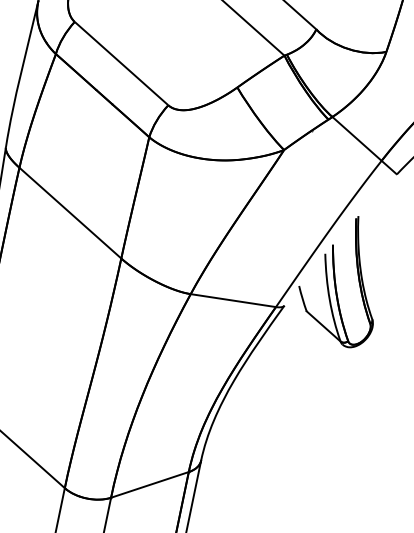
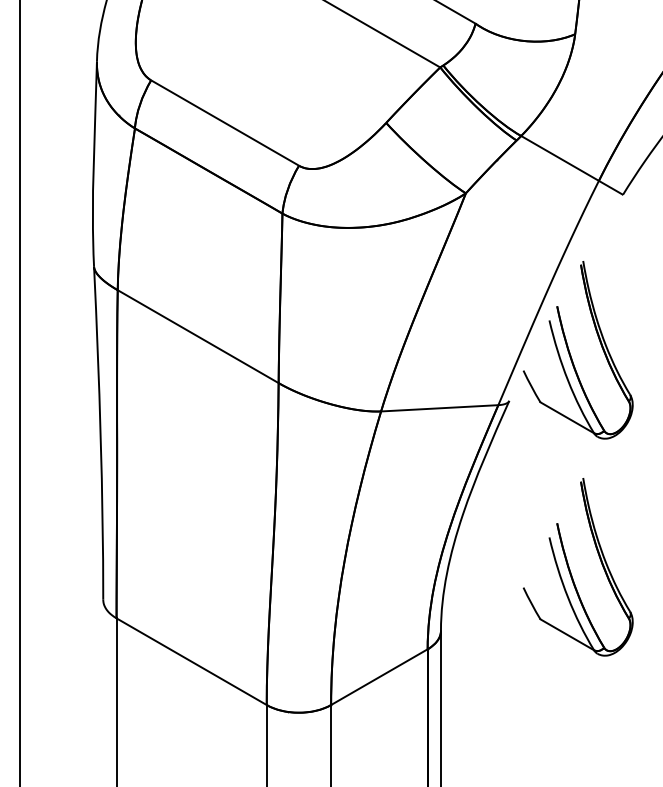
part: (303, 435) -> (570, 569), added

